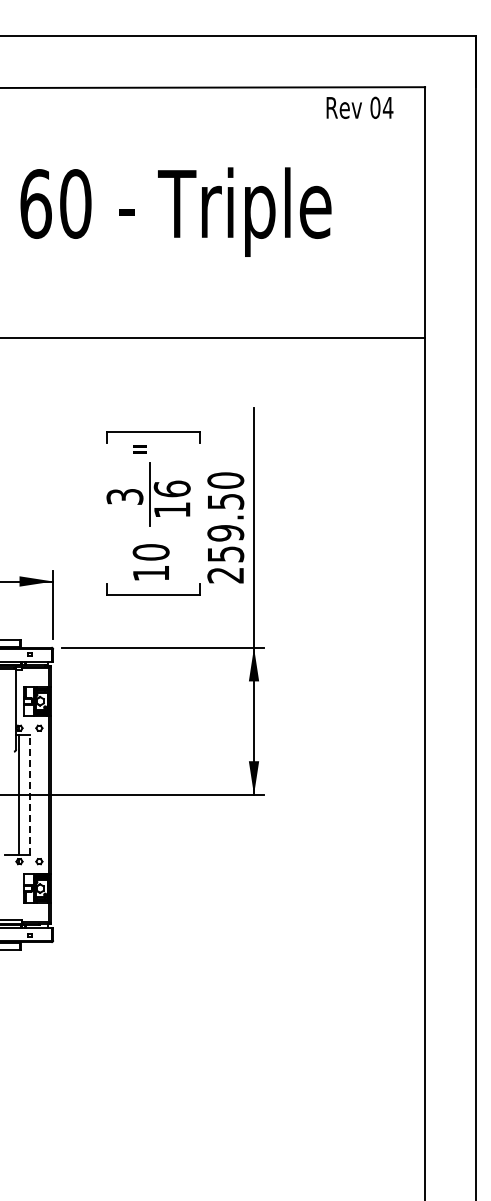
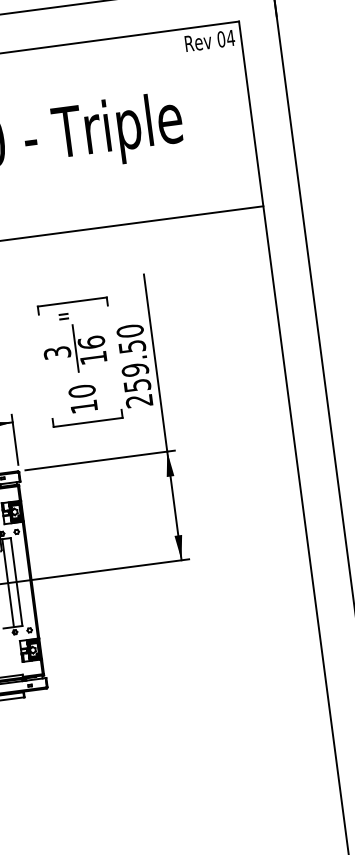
text: (359, 107) -> (209, 40), moved
line: (30, 794) -> (16, 581), dashed -> solid

